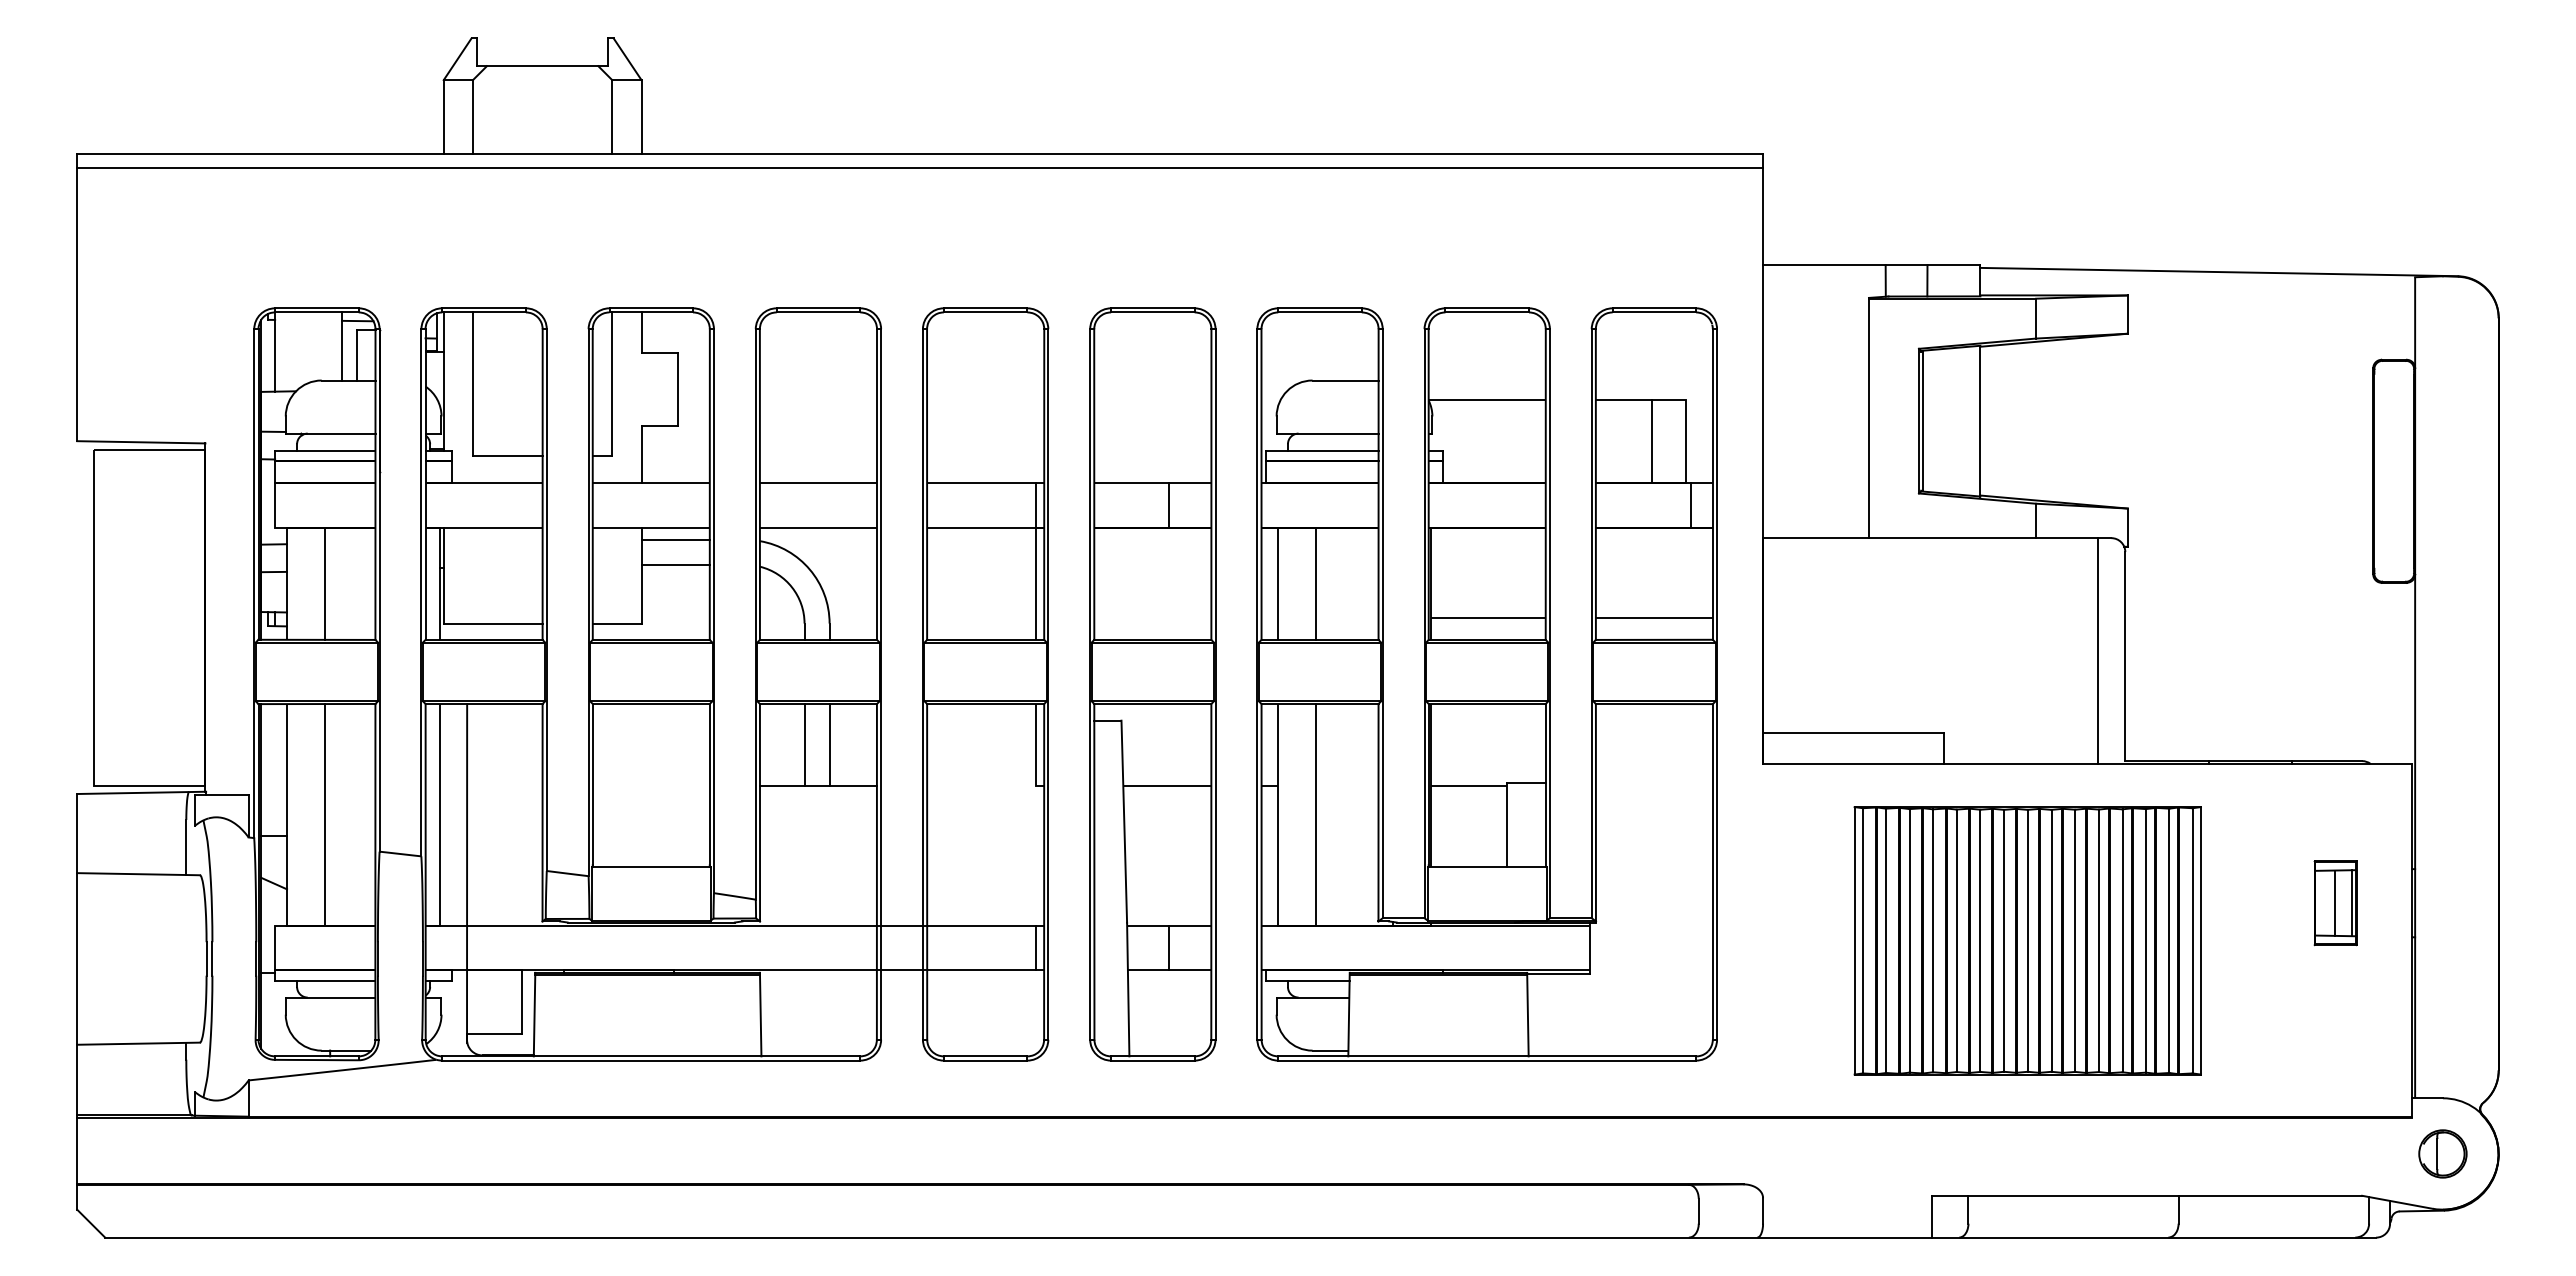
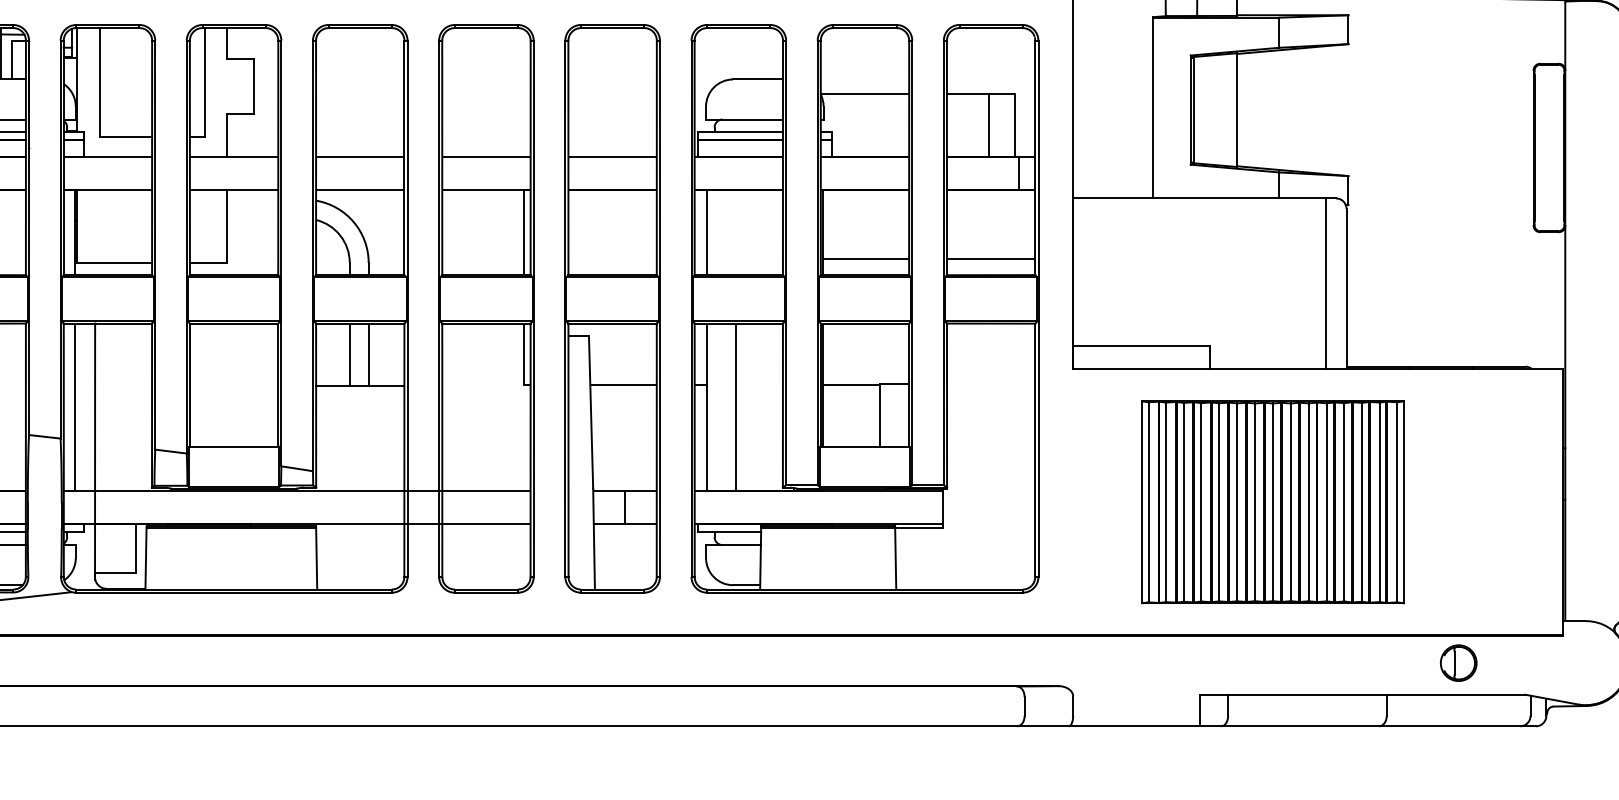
line: (1036, 505) -> (524, 173), removed
line: (1169, 505) -> (625, 173), removed
line: (675, 539) -> (252, 199), removed
line: (675, 565) -> (252, 219), removed
line: (1316, 583) -> (736, 232), removed
part: (2335, 903) -> (1505, 474), removed
line: (1036, 947) -> (524, 507), removed
part: (2442, 1153) -> (1458, 662), moved

